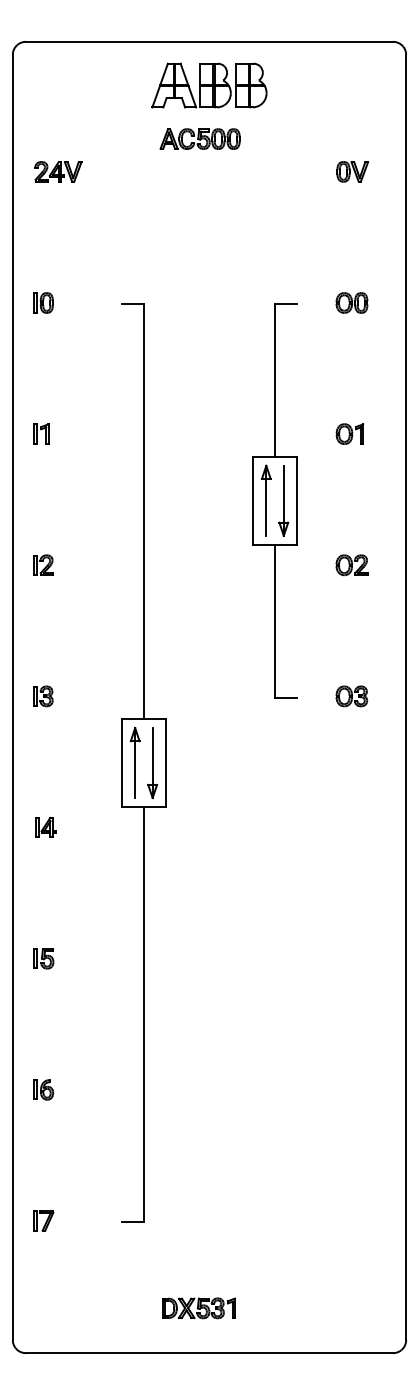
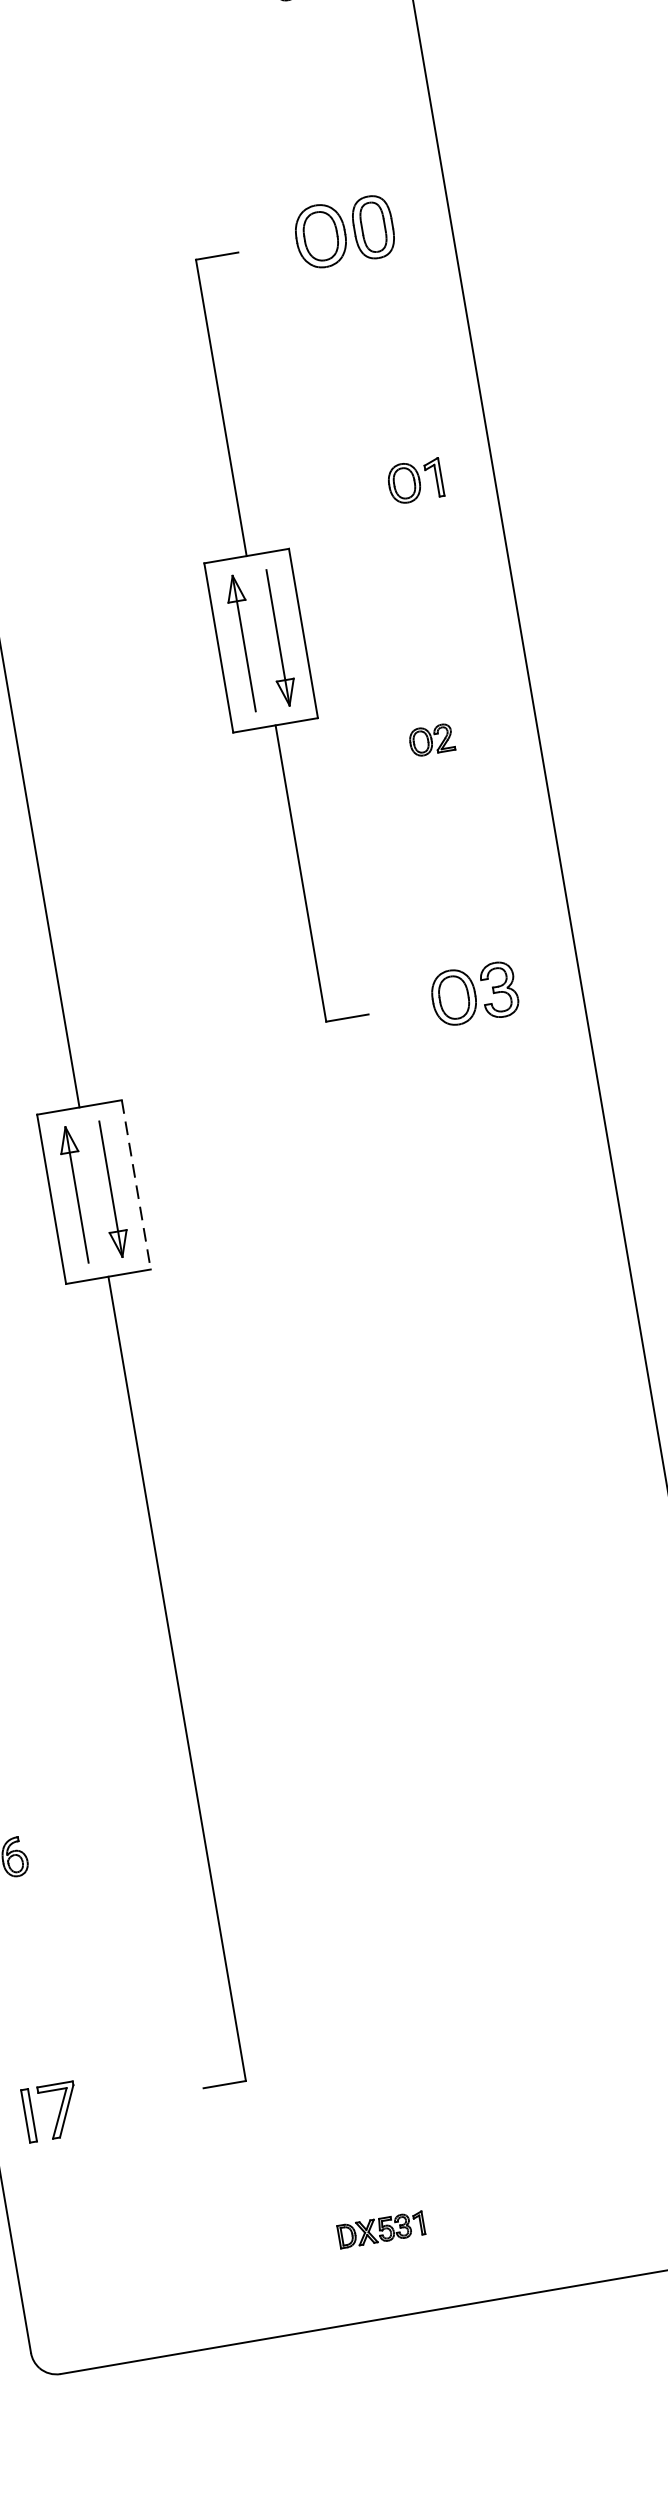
part: (351, 302) -> (343, 231), size x1.6
part: (349, 433) -> (414, 480), moved
part: (351, 565) -> (430, 740), size x0.7
part: (351, 696) -> (473, 994), size x1.4
line: (165, 763) -> (135, 1185), solid -> dashed
part: (43, 1220) -> (50, 2111), size x1.4
part: (198, 1308) -> (380, 2230), size x0.6

